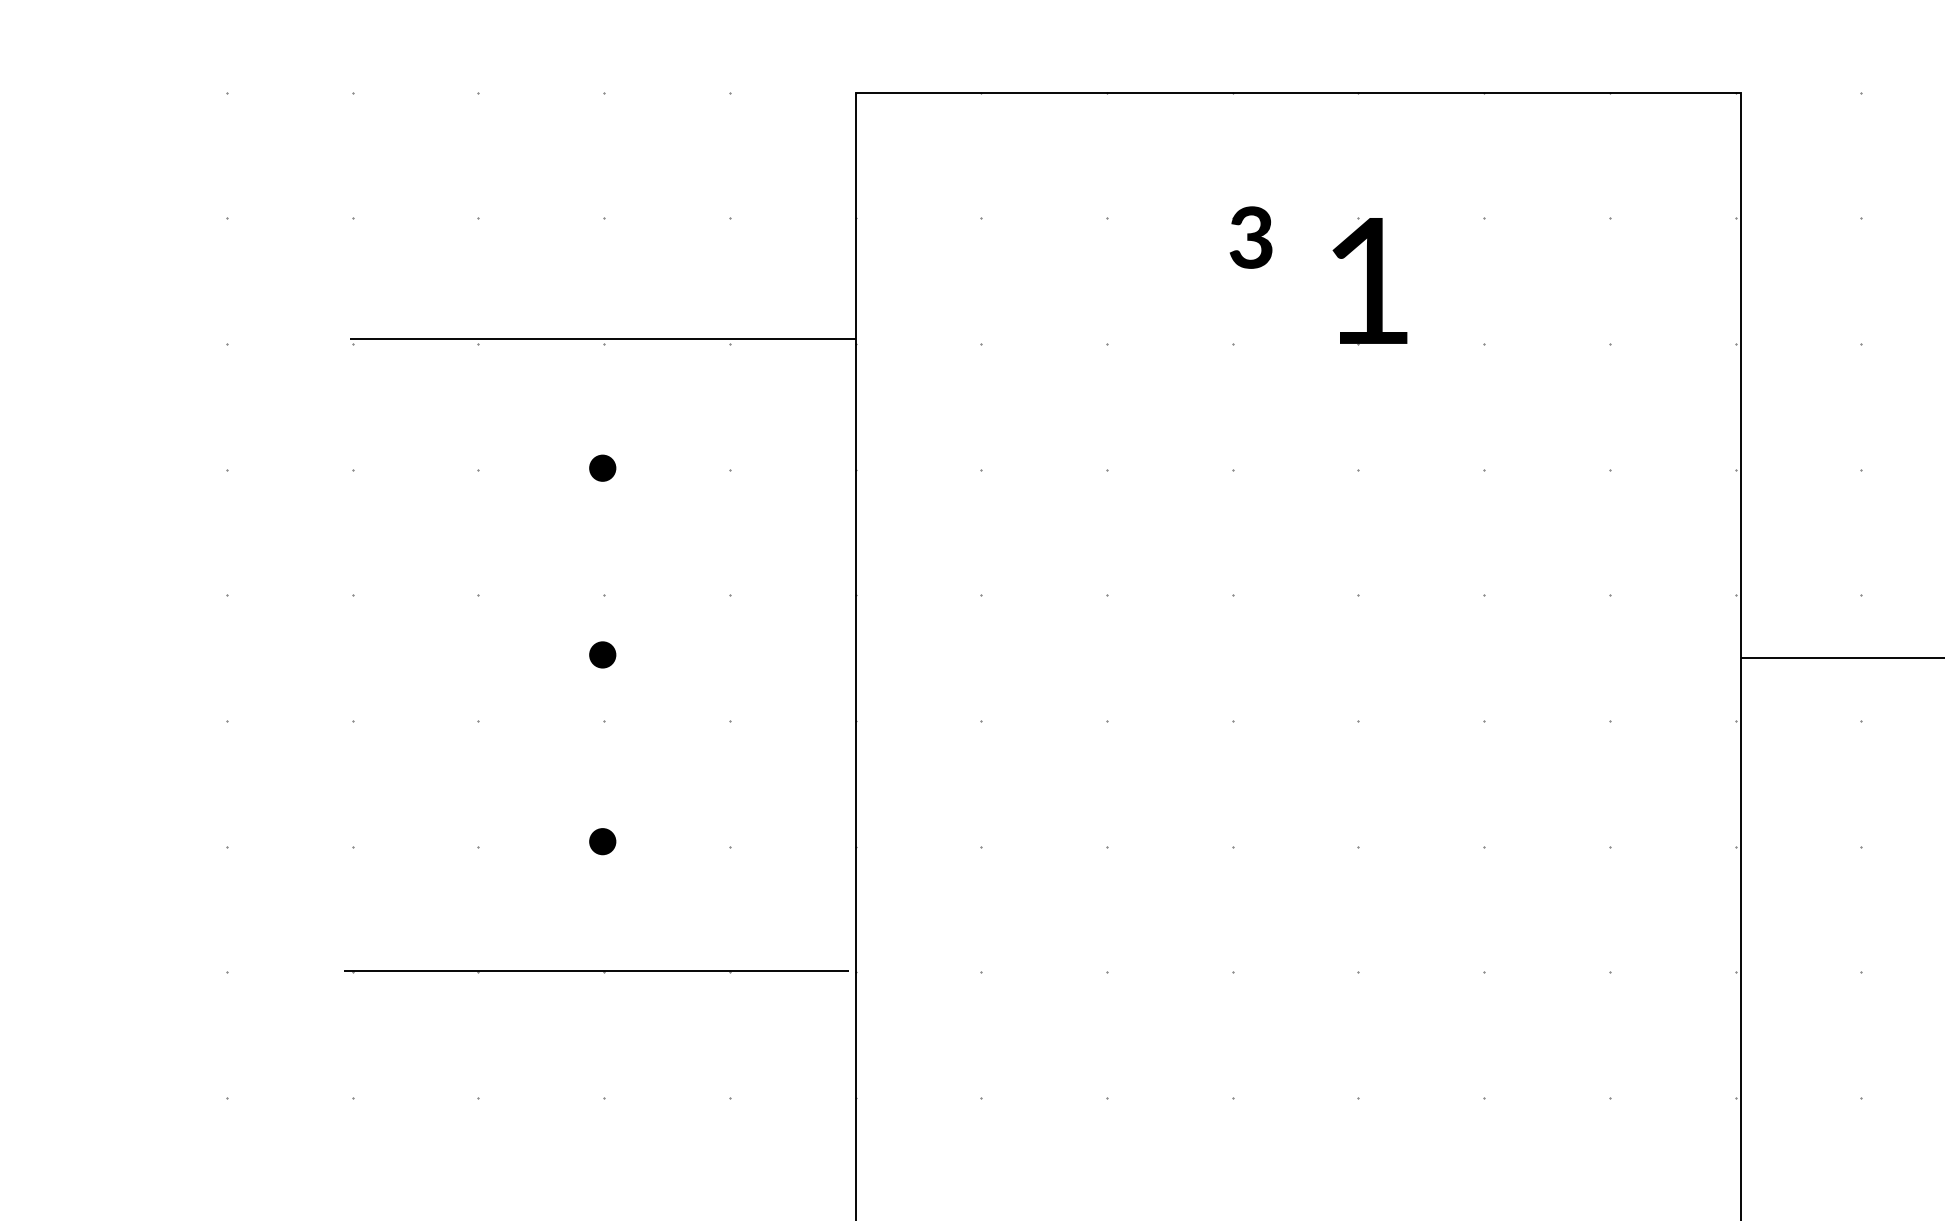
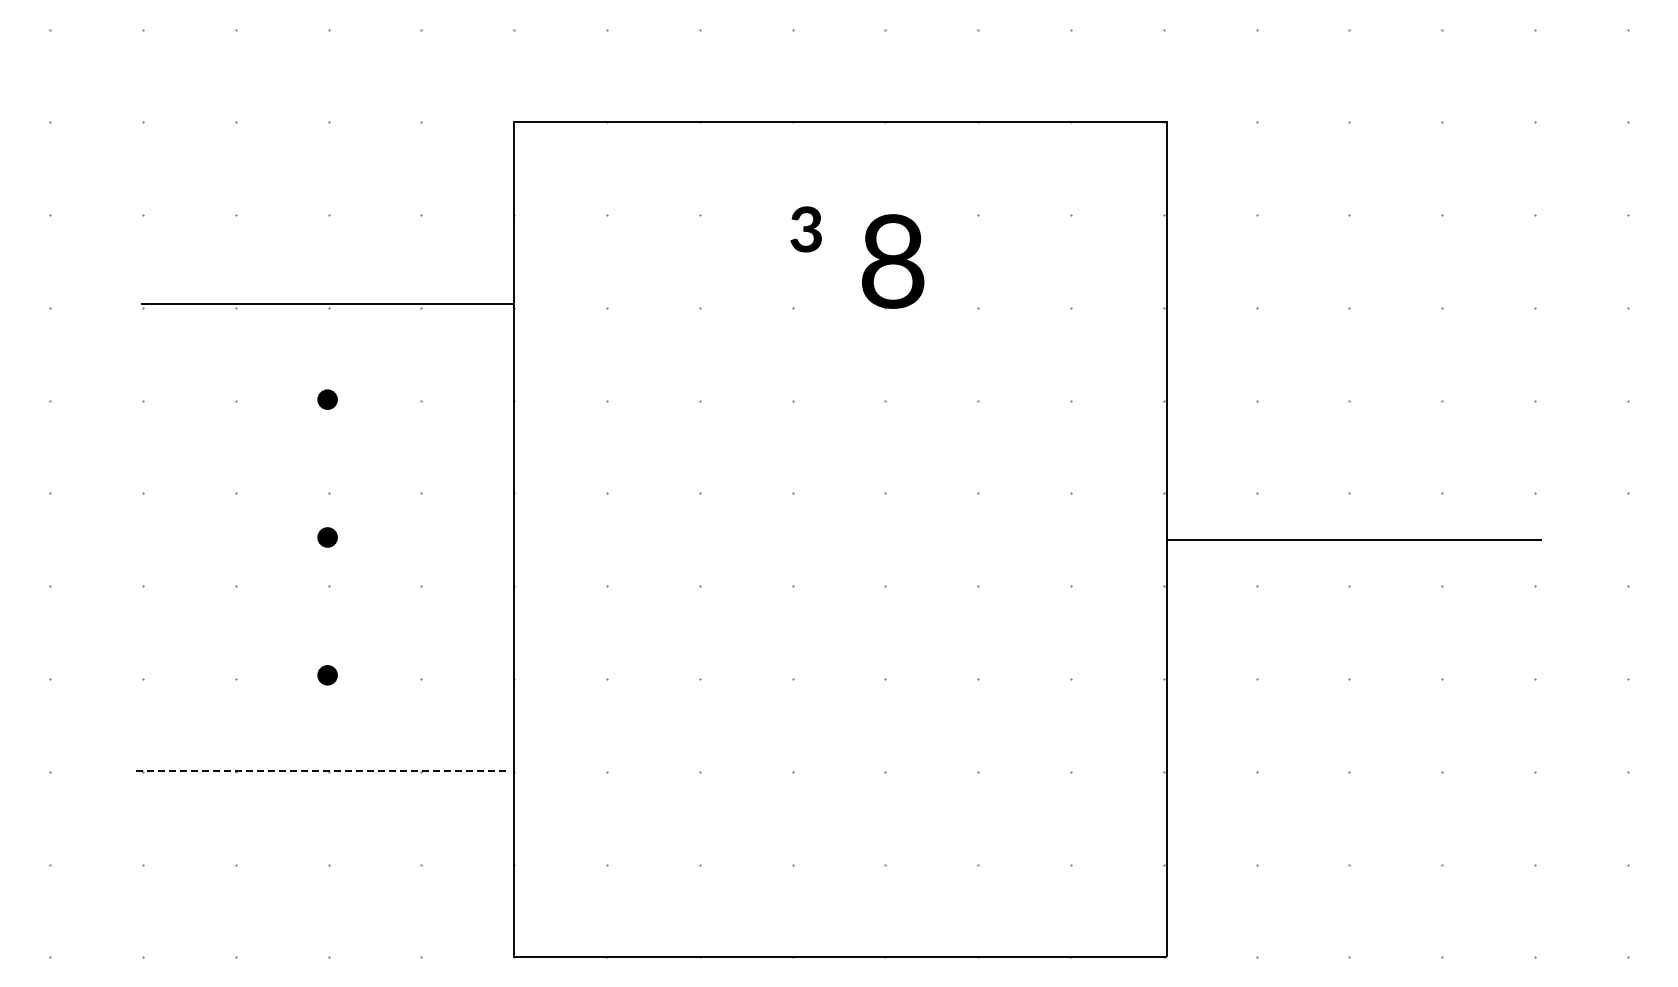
text: (1369, 281) -> (893, 261), 1 -> 8
line: (595, 970) -> (322, 770), solid -> dashed

